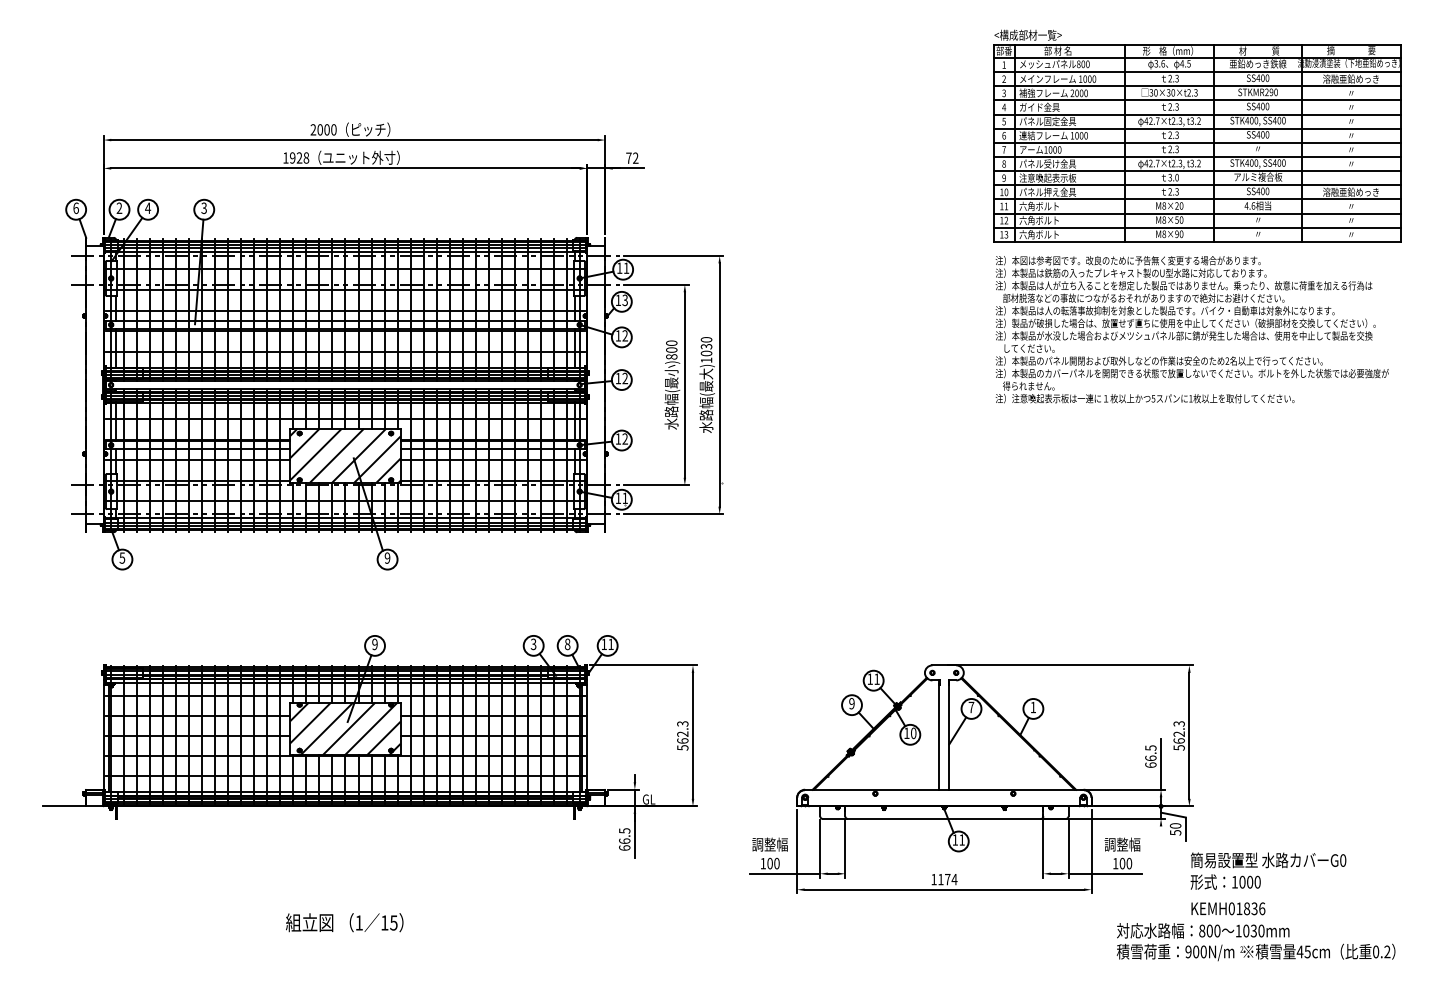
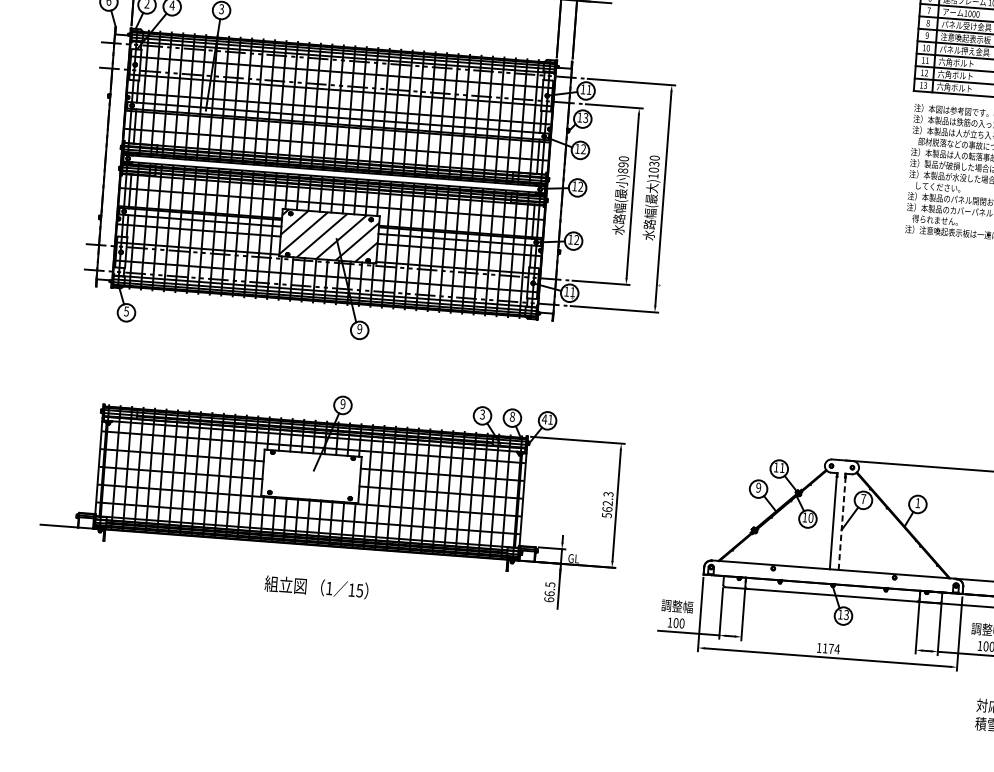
text: (671, 349) -> (623, 164), )800 -> )890
text: (604, 643) -> (544, 418), 11 -> 41
hatch: (345, 728) -> (311, 476), removed
line: (949, 737) -> (842, 524), solid -> dashed
text: (961, 839) -> (846, 614), 11 -> 13
text: (344, 922) -> (316, 587), moved

